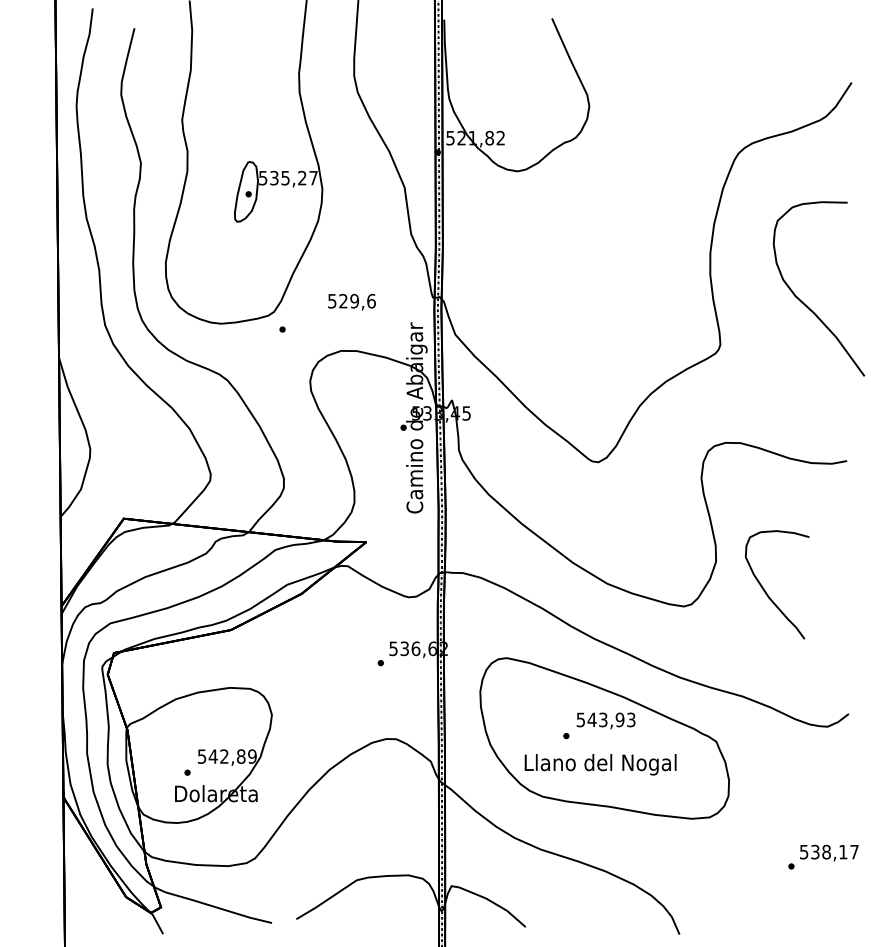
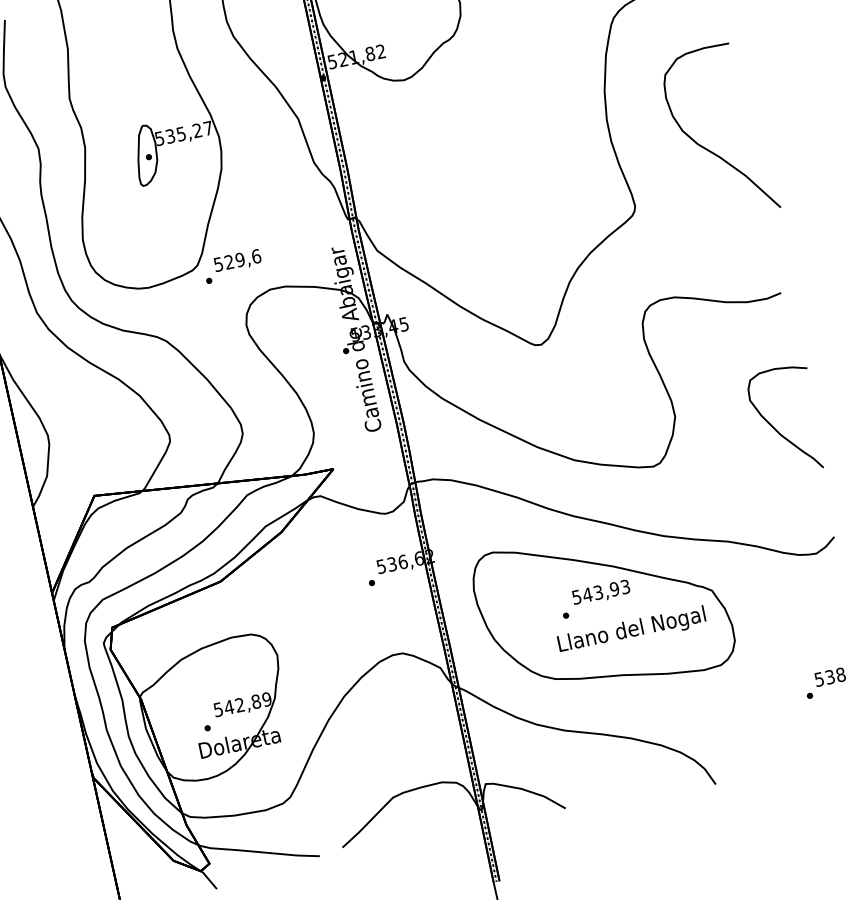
text: (351, 301) -> (237, 260), moved
curve: (766, 591) -> (777, 429), moved
text: (600, 764) -> (631, 630), moved

